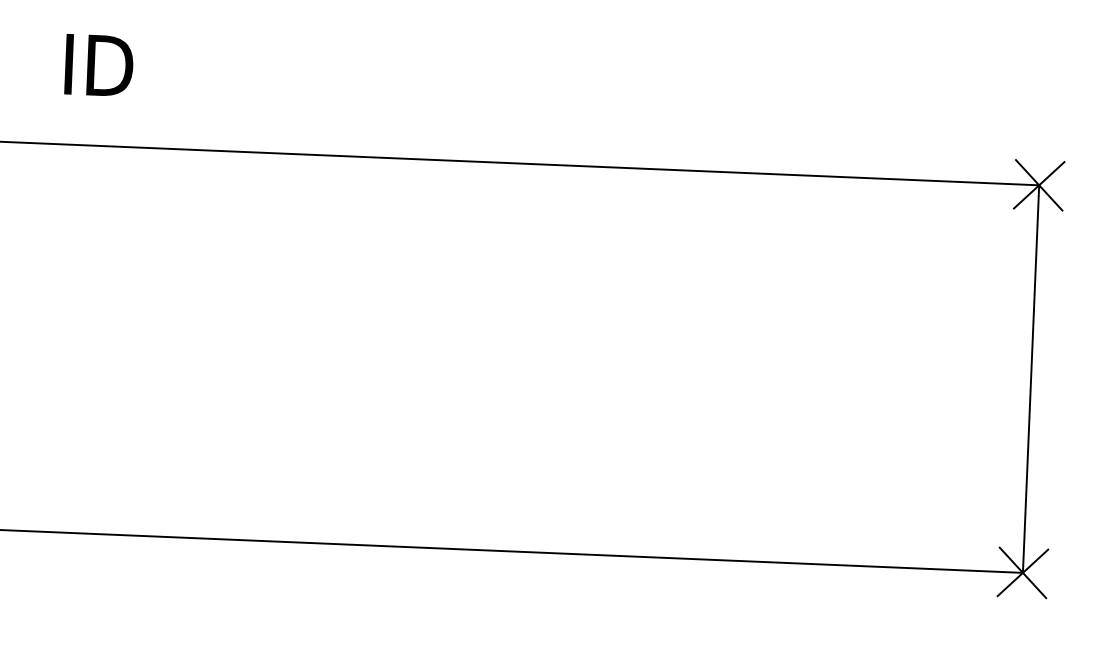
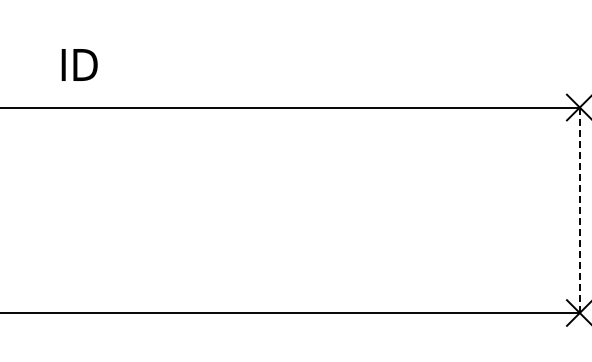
line: (1030, 379) -> (579, 210), solid -> dashed

